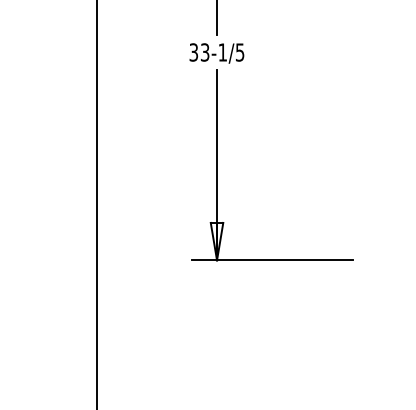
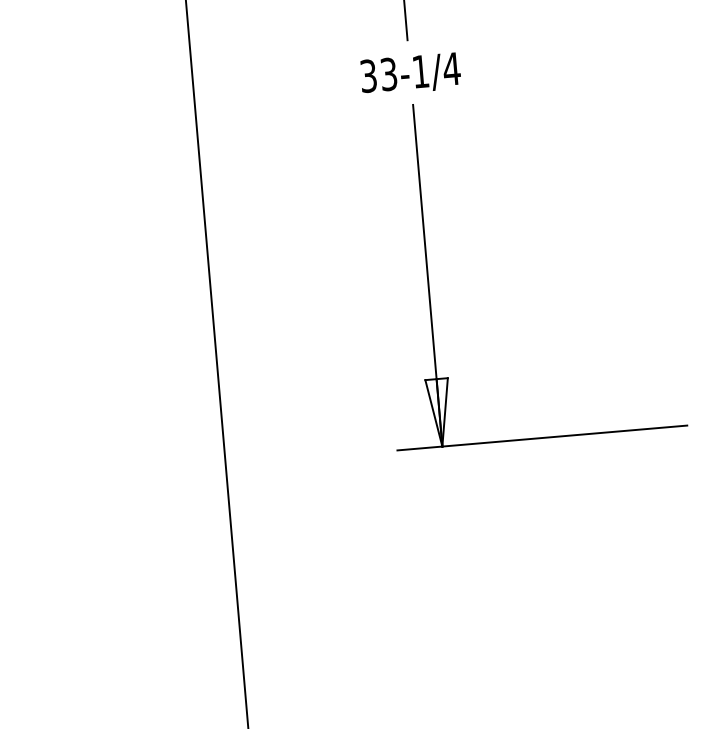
text: (239, 52) -> (450, 69), 33-1/5 -> 33-1/4

